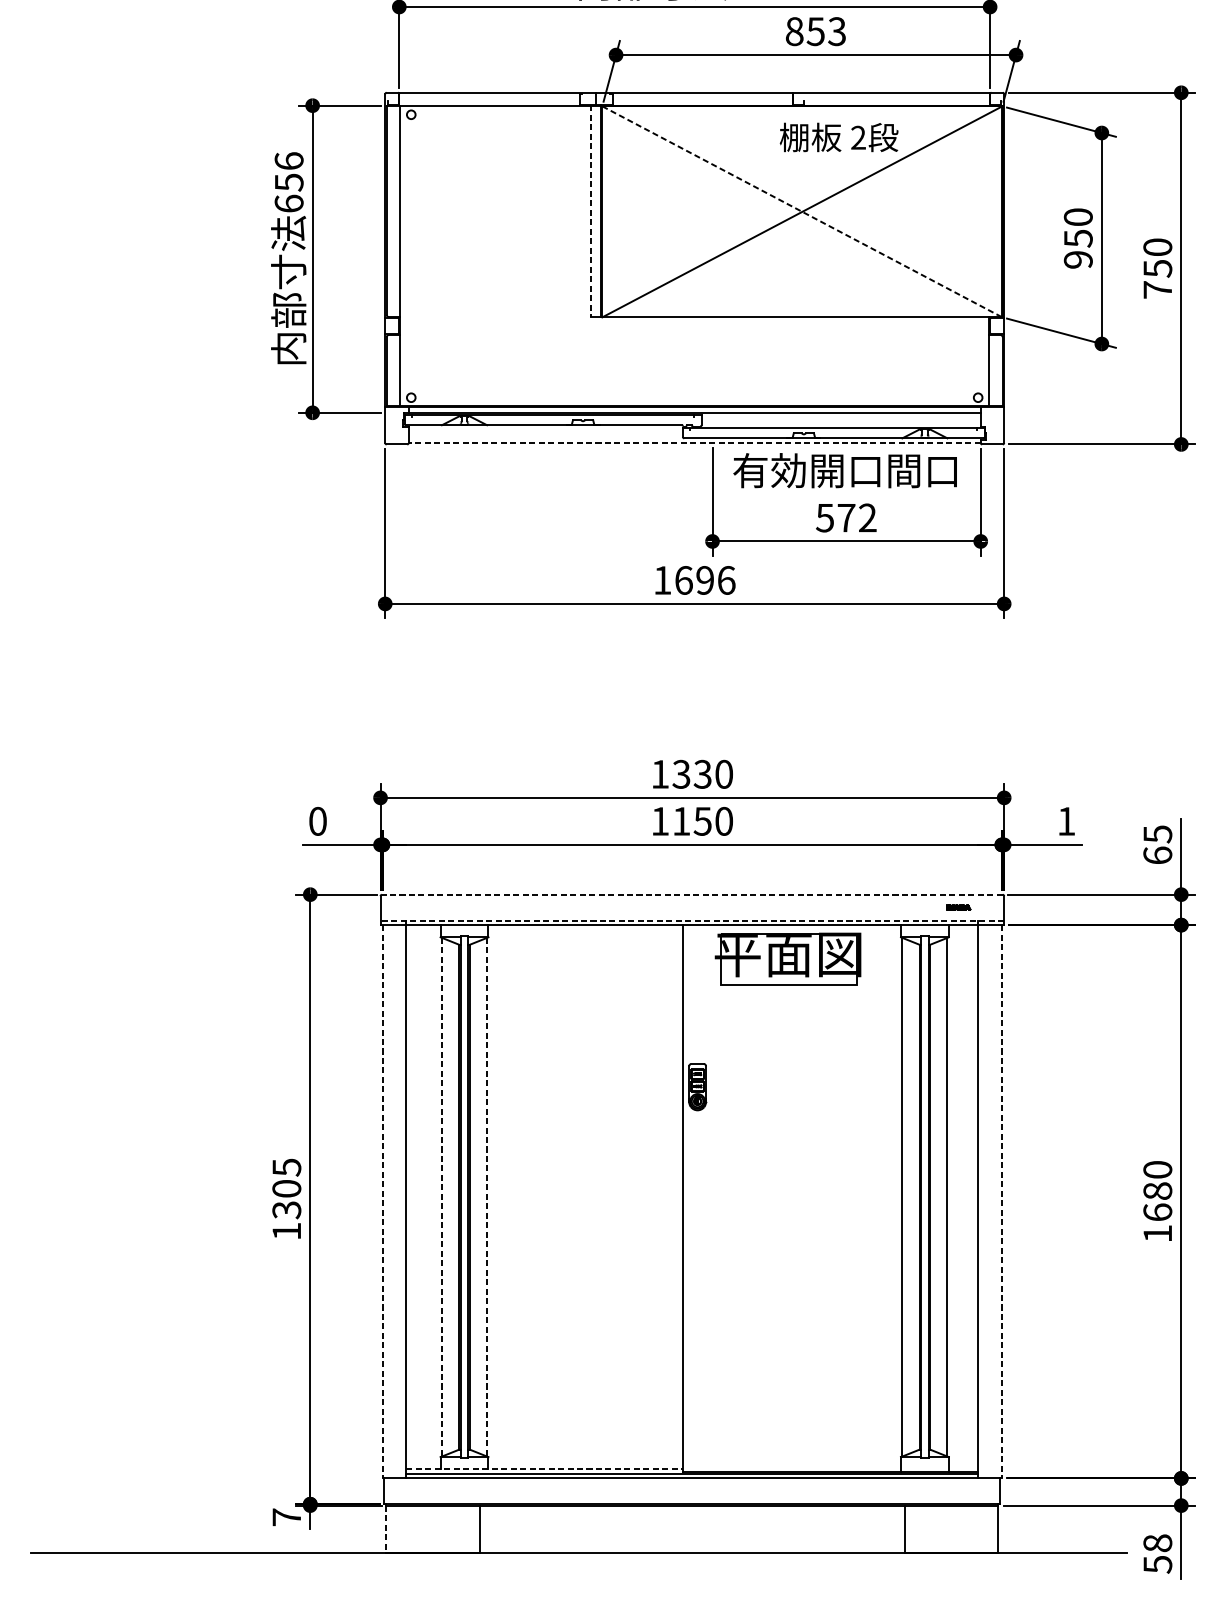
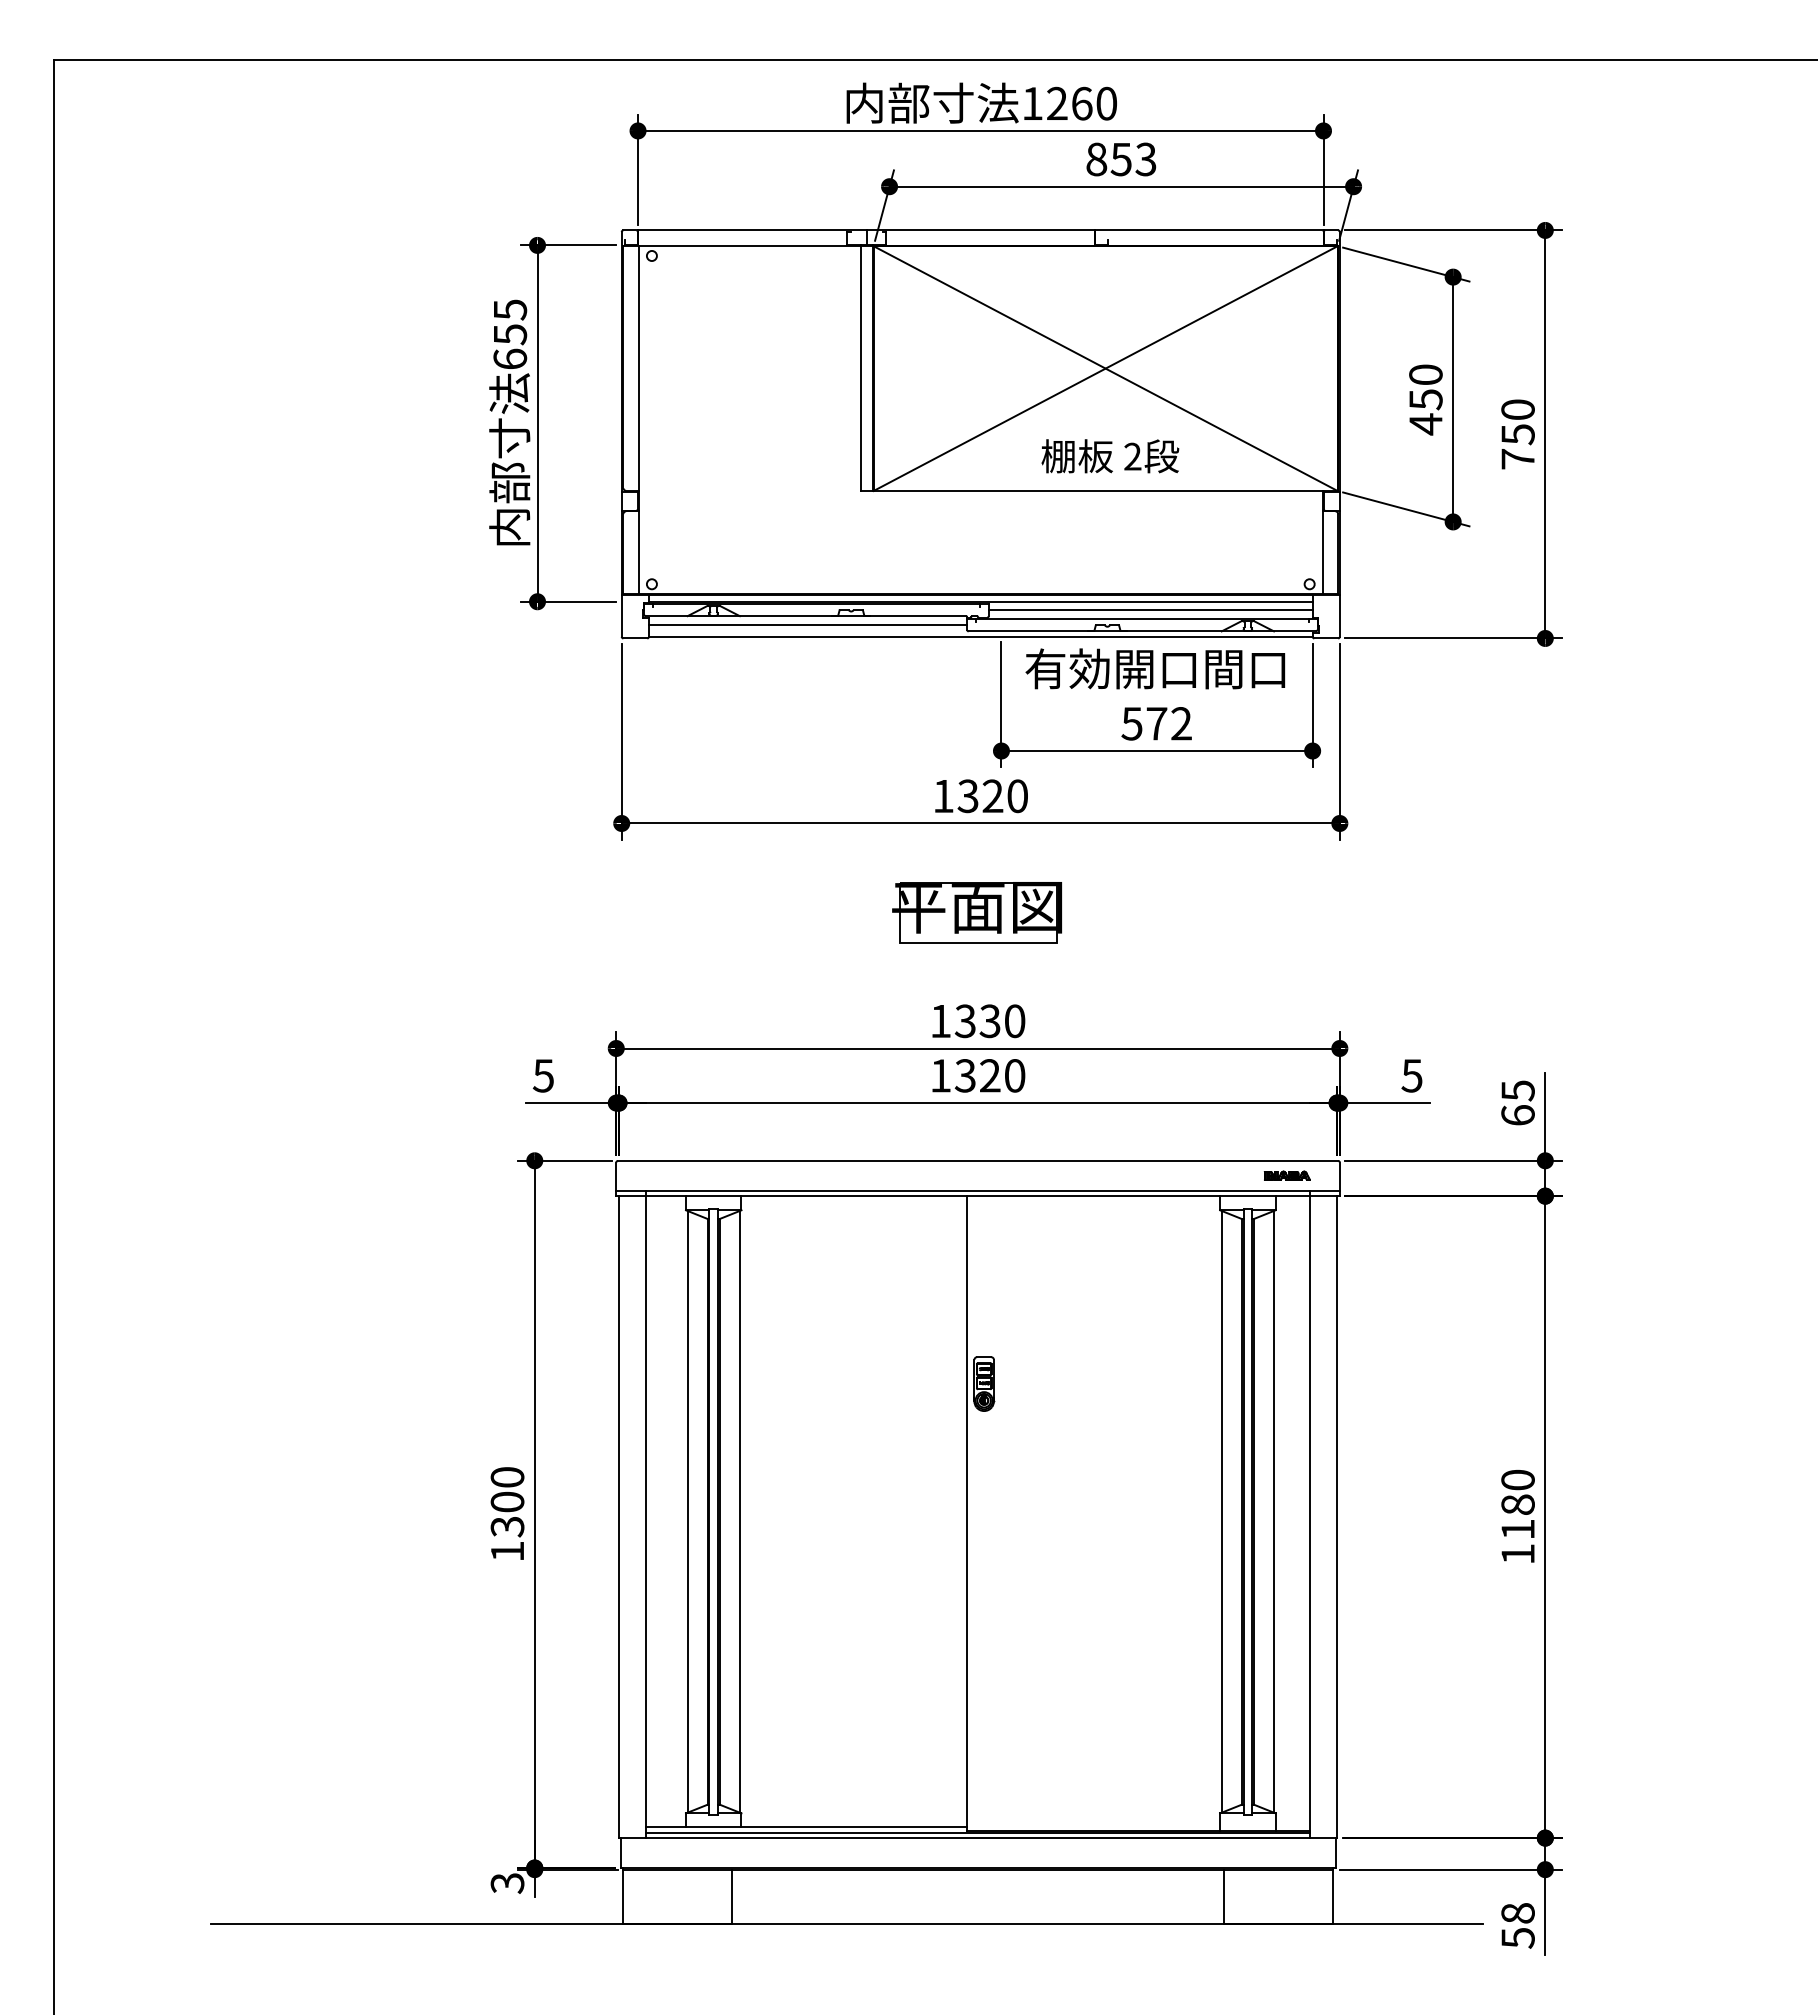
text: (839, 137) -> (1110, 456), moved
text: (289, 160) -> (510, 309), 656 -> 655
line: (591, 211) -> (860, 368), dashed -> solid
line: (803, 211) -> (1106, 368), dashed -> solid
text: (1078, 260) -> (1425, 424), 950 -> 450
line: (840, 419) -> (1150, 609), added
line: (545, 433) -> (807, 625), added
line: (694, 442) -> (980, 636), dashed -> solid
text: (704, 580) -> (992, 796), 1696 -> 1320
text: (316, 821) -> (542, 1075), 0 -> 5
text: (691, 821) -> (977, 1075), 1150 -> 1320
text: (1065, 821) -> (1411, 1075), 1 -> 5
line: (691, 894) -> (977, 1160), dashed -> solid
part: (958, 907) -> (1286, 1175), size x1.67
line: (692, 920) -> (978, 1190), dashed -> solid
part: (787, 959) -> (976, 912), moved
text: (286, 1167) -> (507, 1477), 1305 -> 1300
line: (441, 1196) -> (687, 1511), dashed -> solid
line: (486, 1196) -> (739, 1511), dashed -> solid
line: (383, 1202) -> (619, 1517), dashed -> solid
line: (1002, 1202) -> (1337, 1517), dashed -> solid
text: (1157, 1212) -> (1517, 1529), 1680 -> 1180
line: (545, 1468) -> (807, 1826), dashed -> solid
text: (286, 1517) -> (507, 1883), 7 -> 3
line: (386, 1529) -> (623, 1897), dashed -> solid

